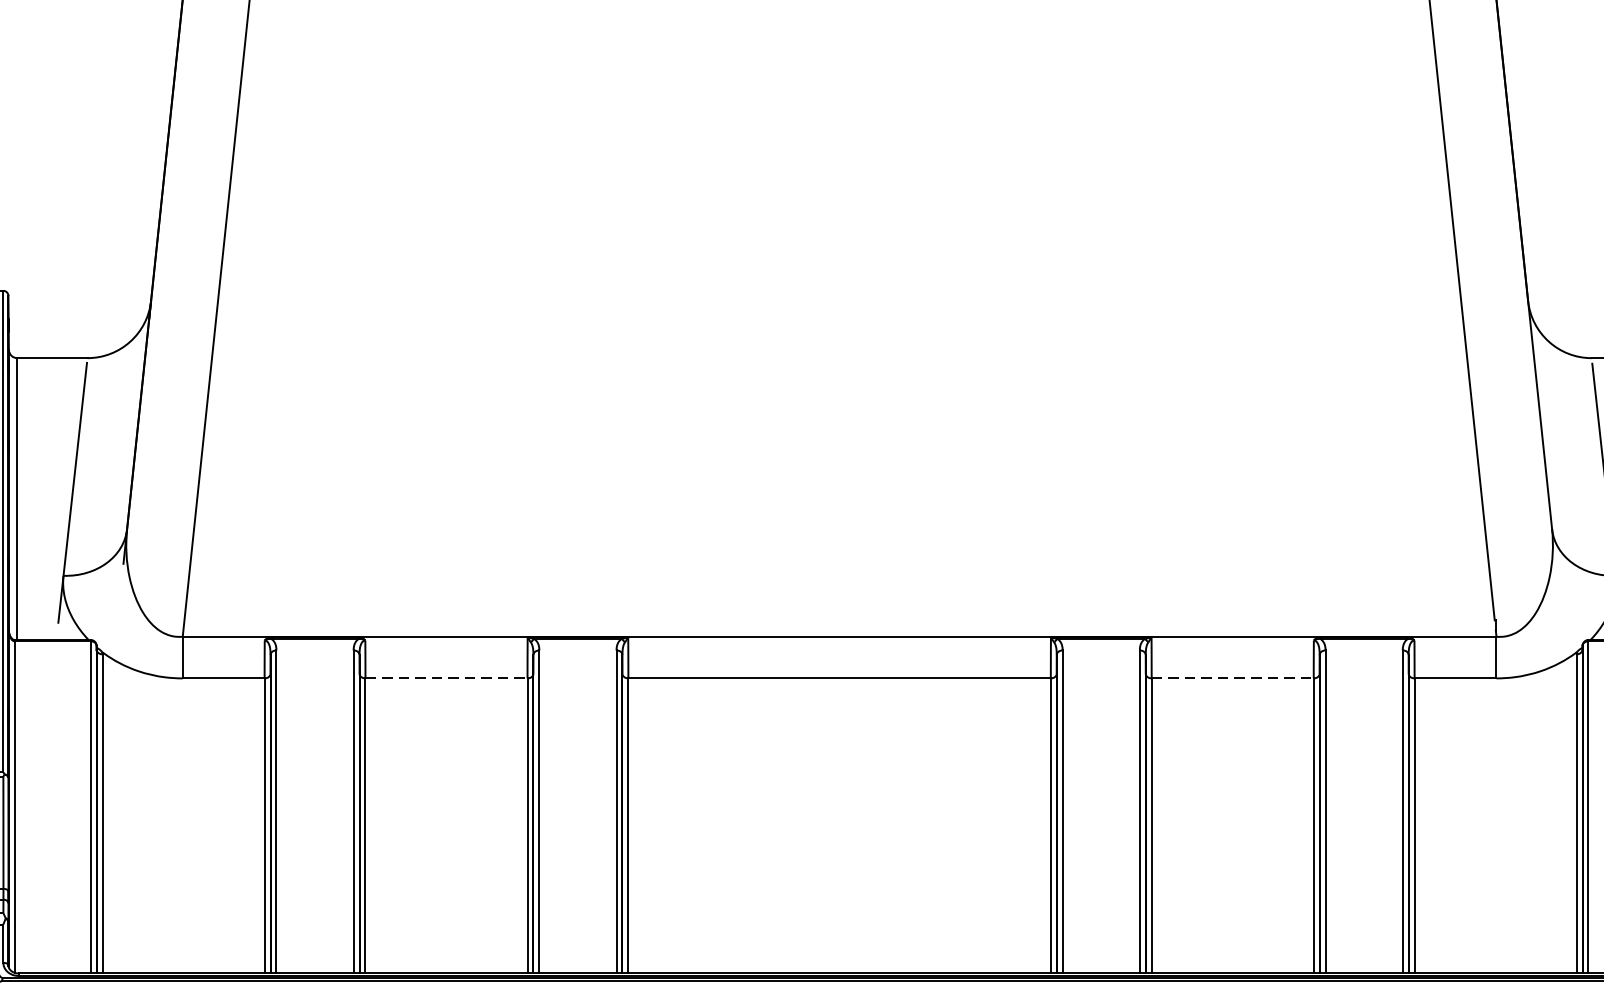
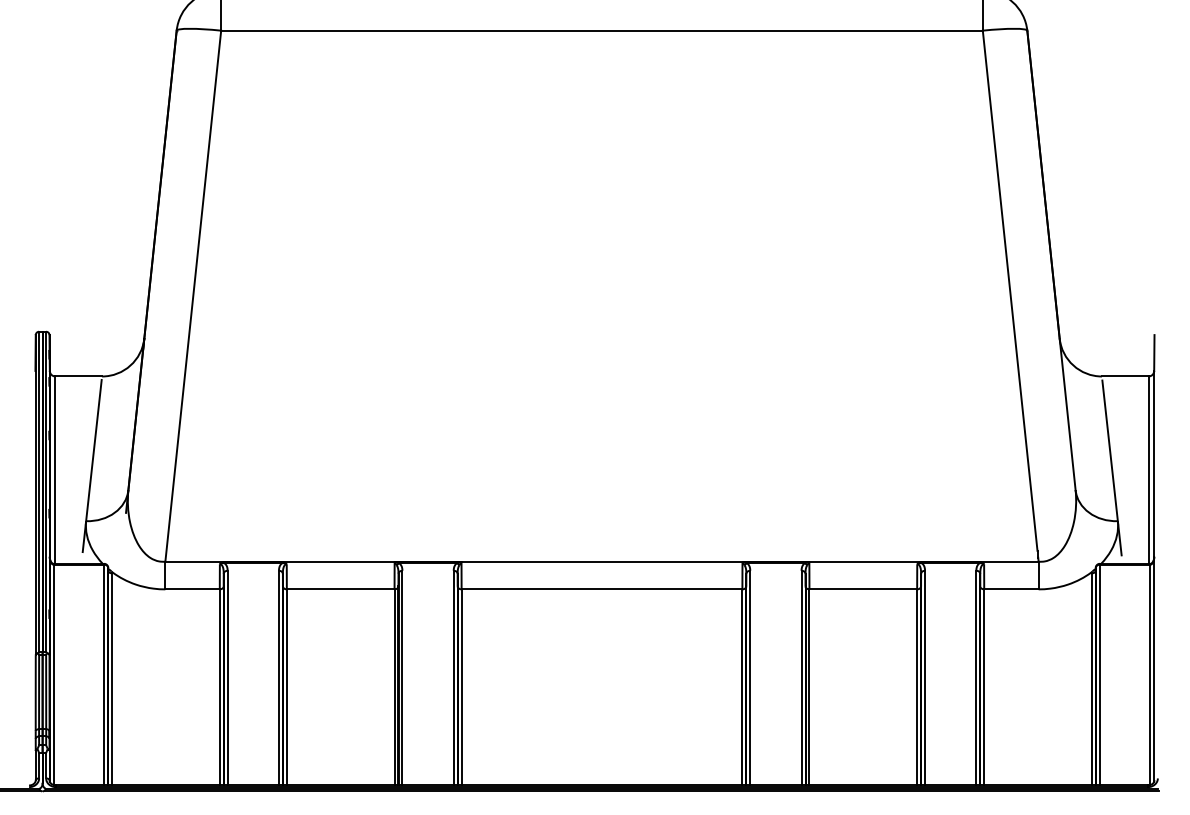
line: (446, 678) -> (340, 589), dashed -> solid
line: (1232, 678) -> (863, 589), dashed -> solid

